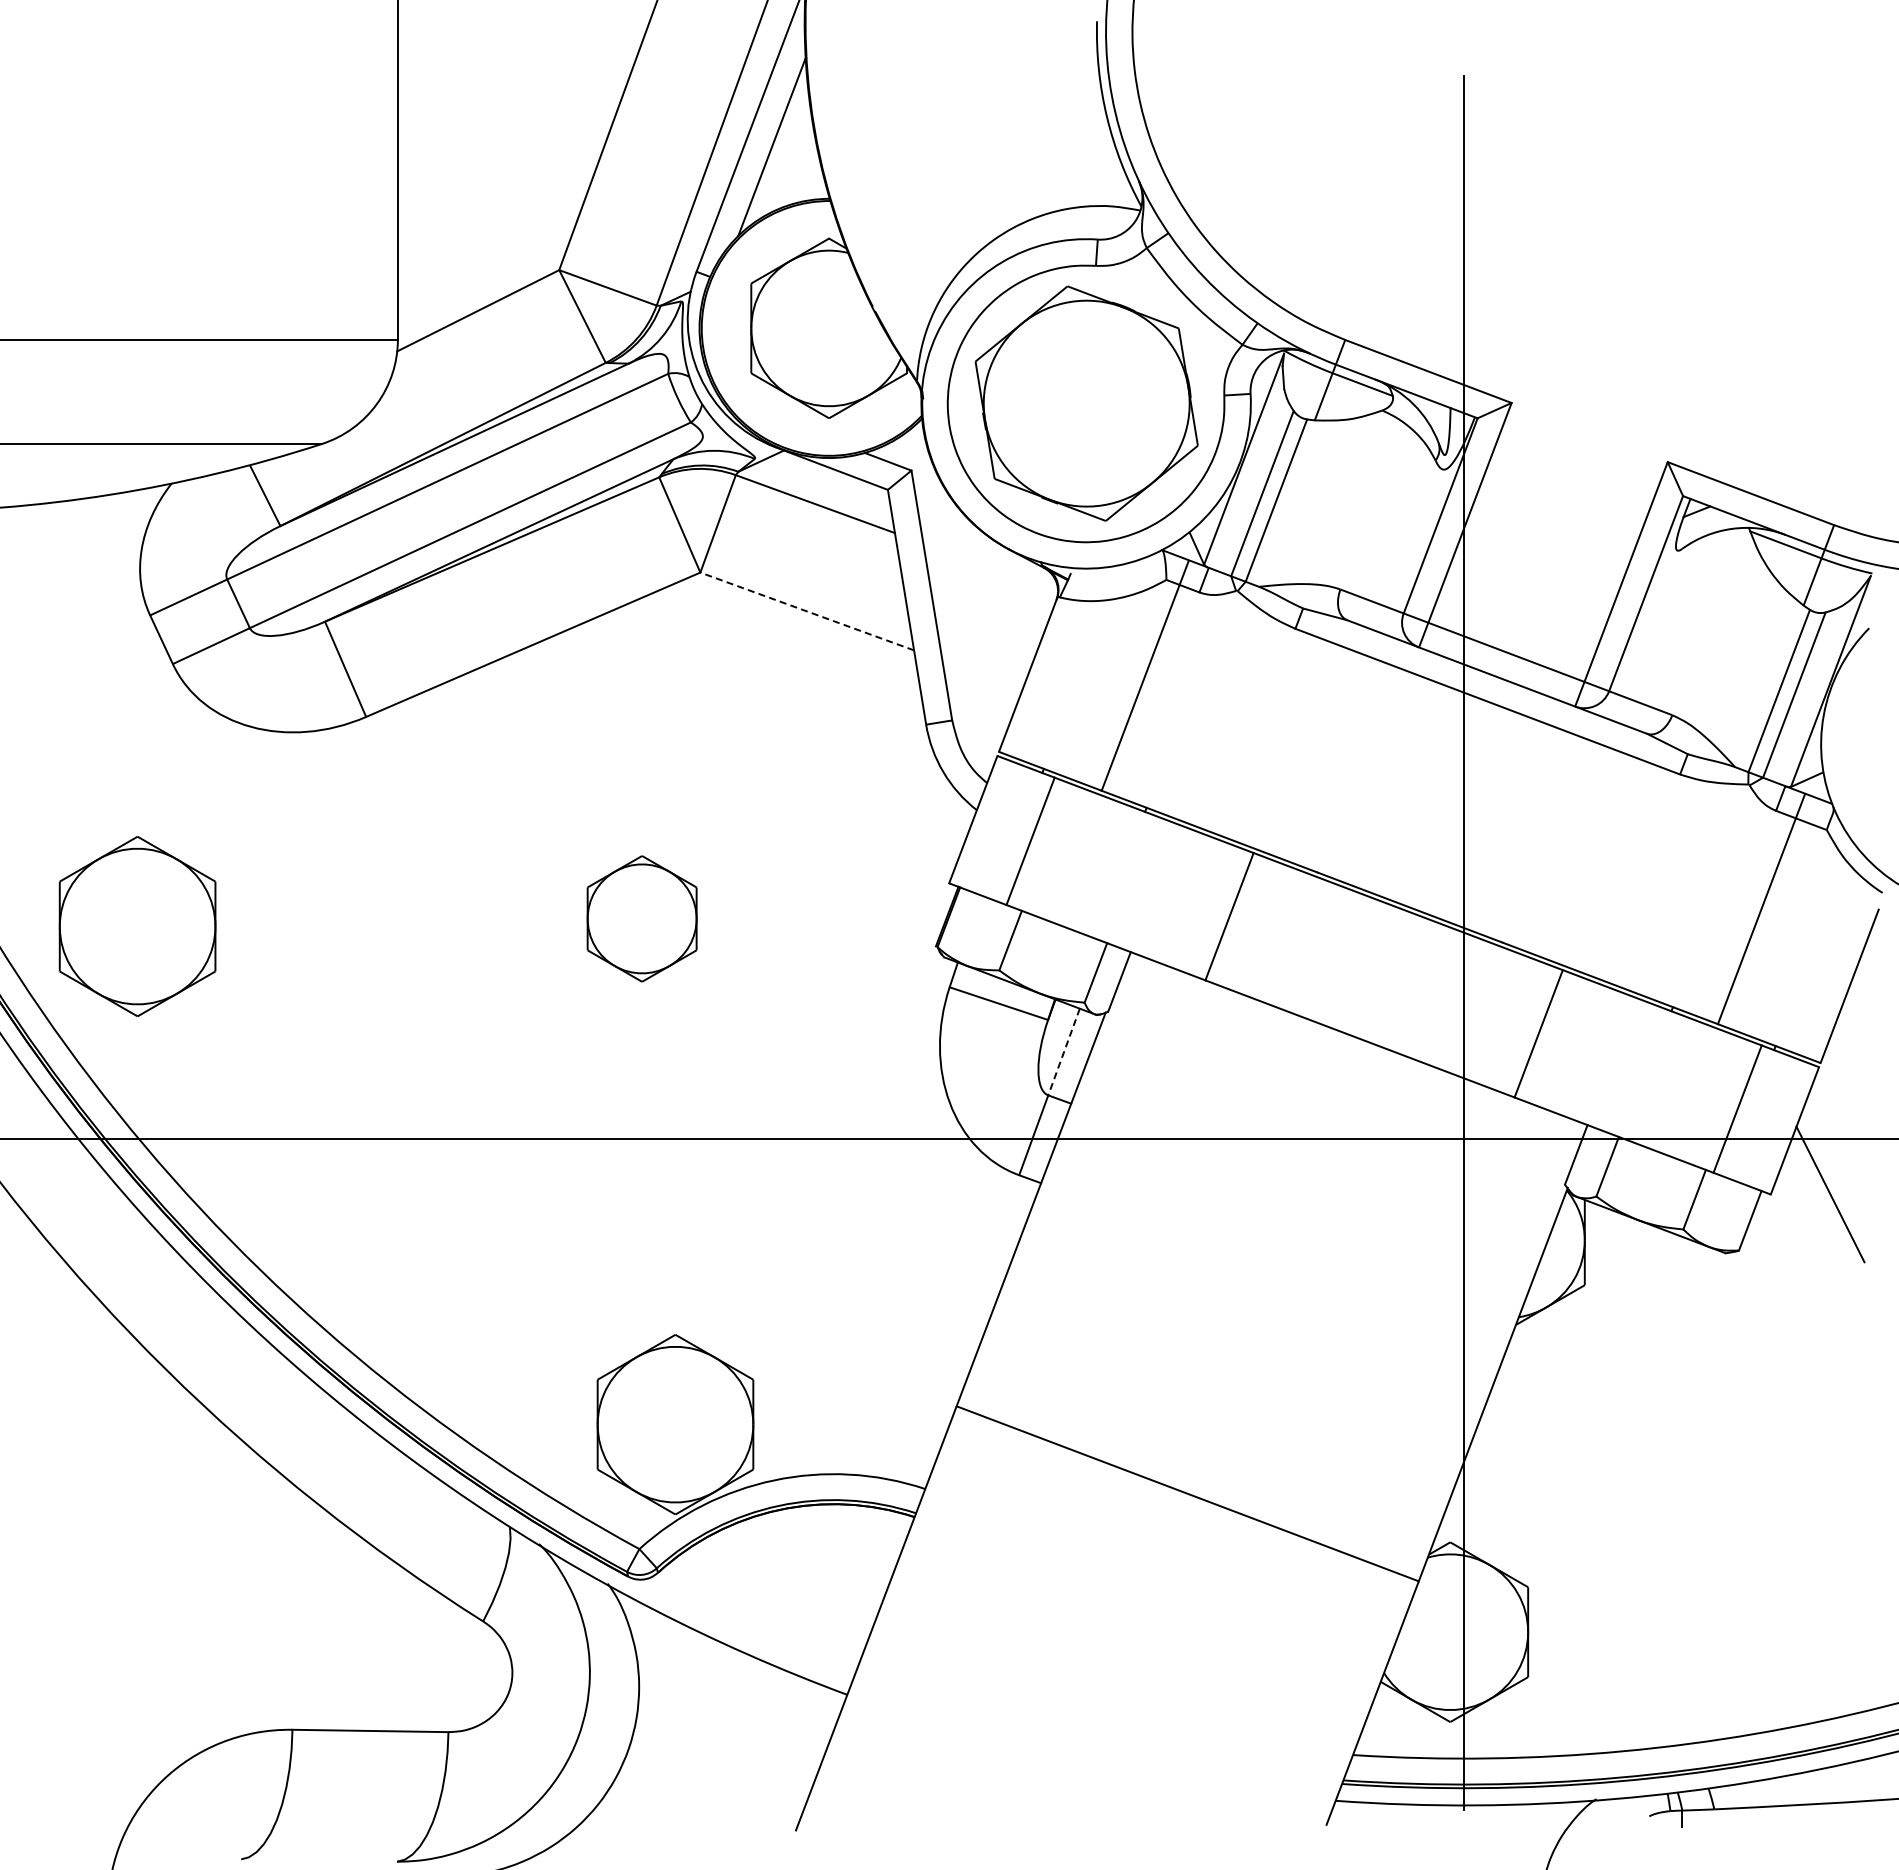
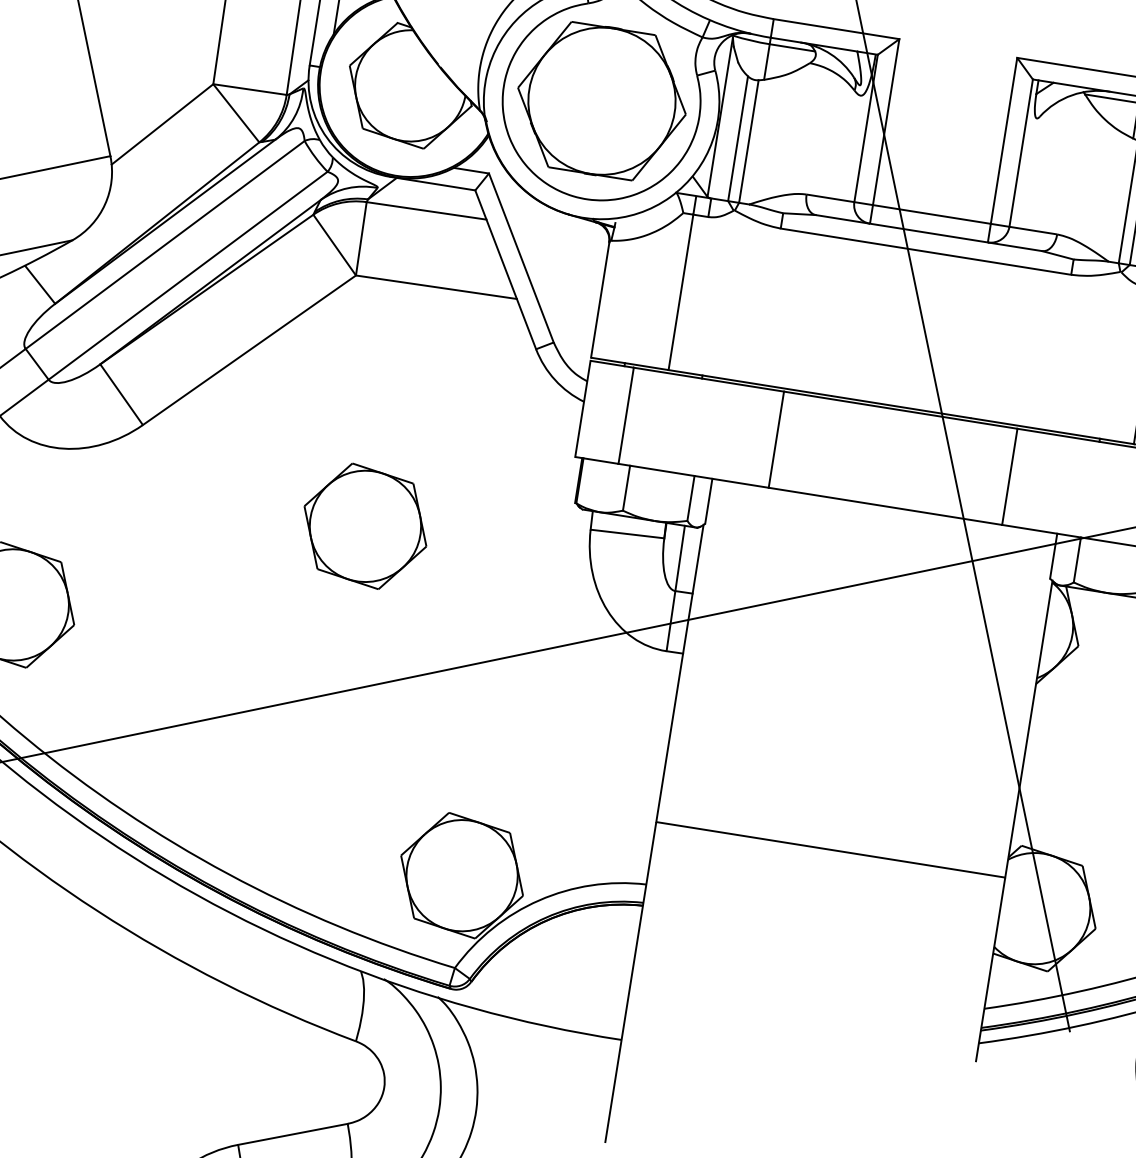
line: (807, 611) -> (436, 287), dashed -> solid
part: (641, 918) -> (364, 526), size x1.43
line: (1063, 1052) -> (679, 558), dashed -> solid

